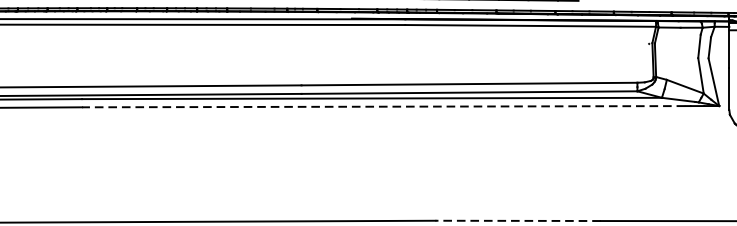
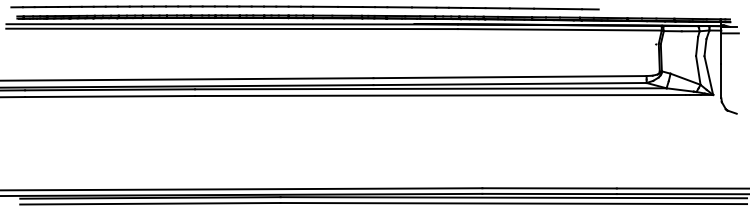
line: (382, 106) -> (439, 95), dashed -> solid
line: (517, 221) -> (549, 188), dashed -> solid

